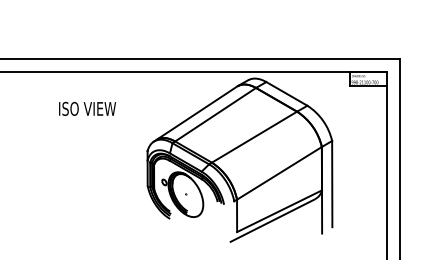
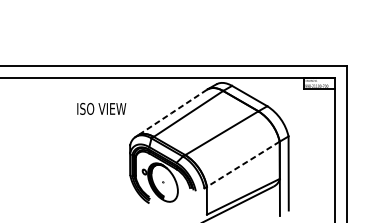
text: (87, 108) -> (101, 108), moved
line: (196, 113) -> (172, 112), solid -> dashed
line: (279, 173) -> (243, 164), solid -> dashed

